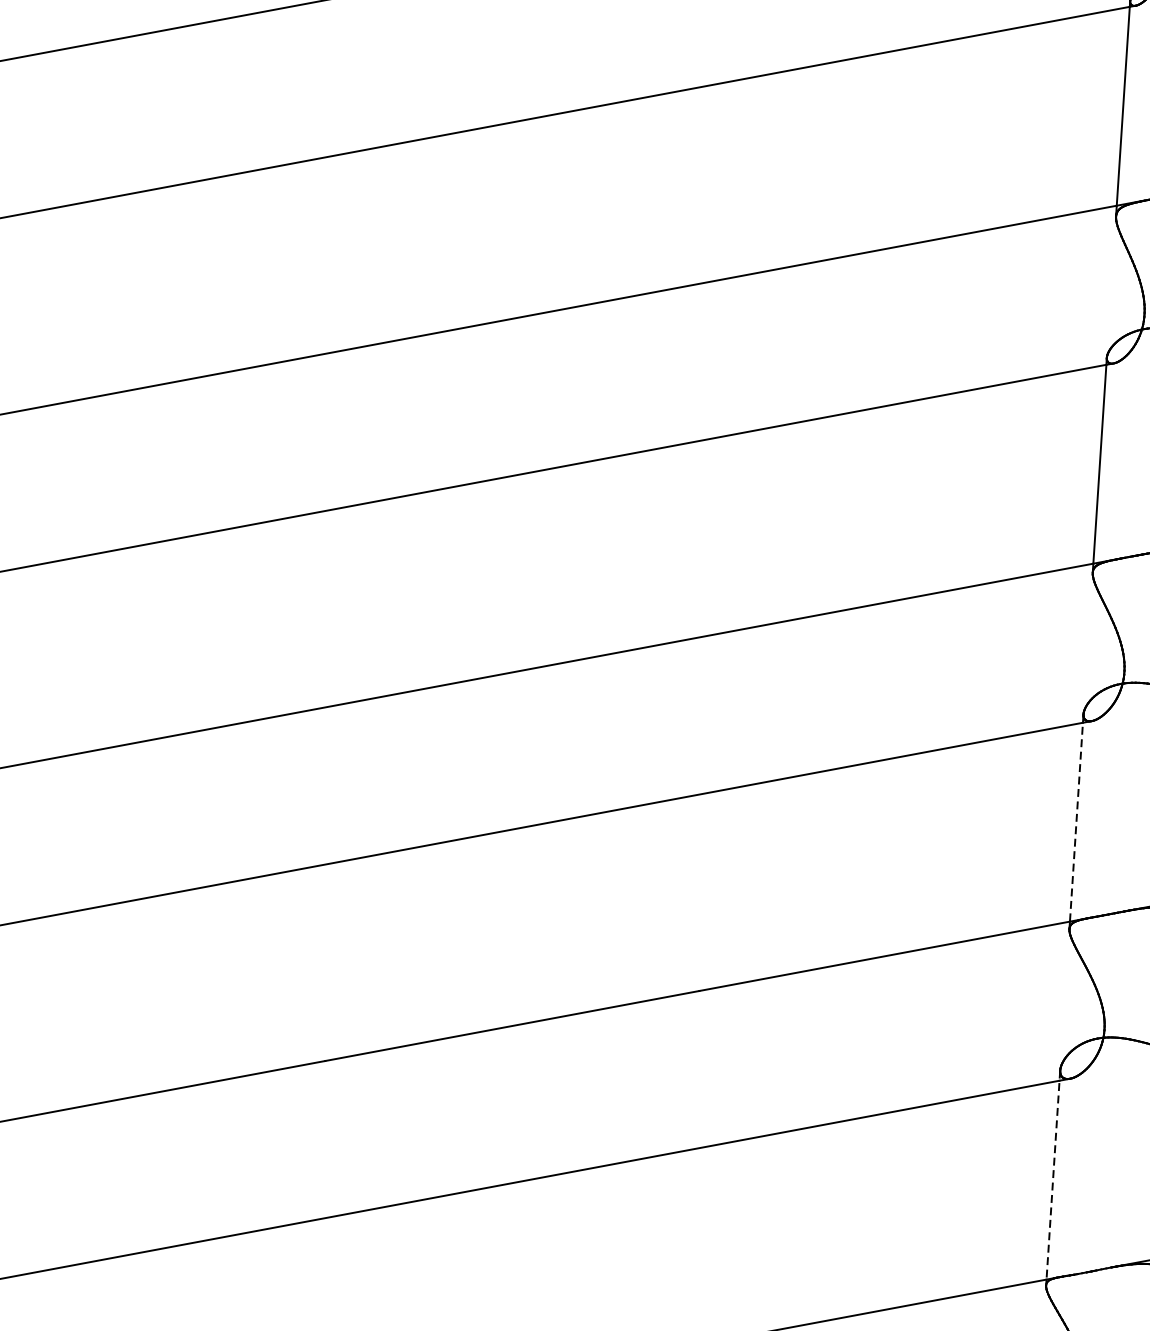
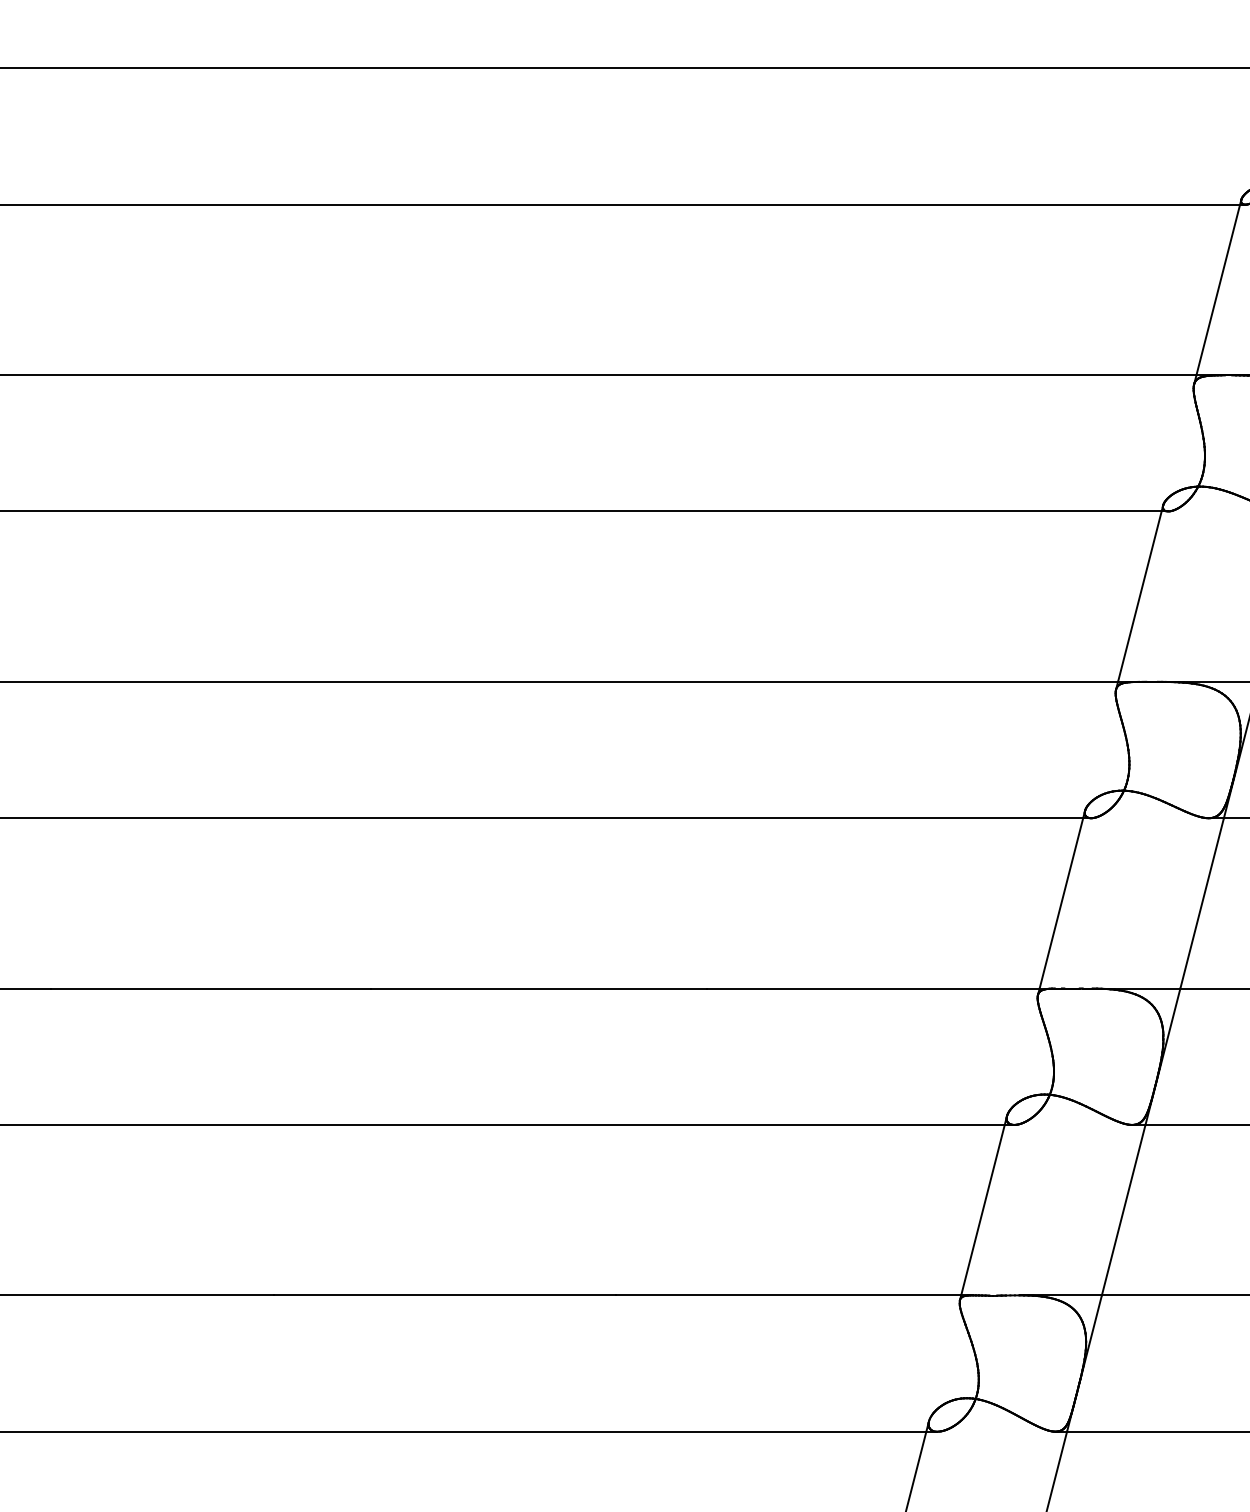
line: (1076, 817) -> (1062, 899), dashed -> solid
line: (1052, 1175) -> (983, 1206), dashed -> solid

